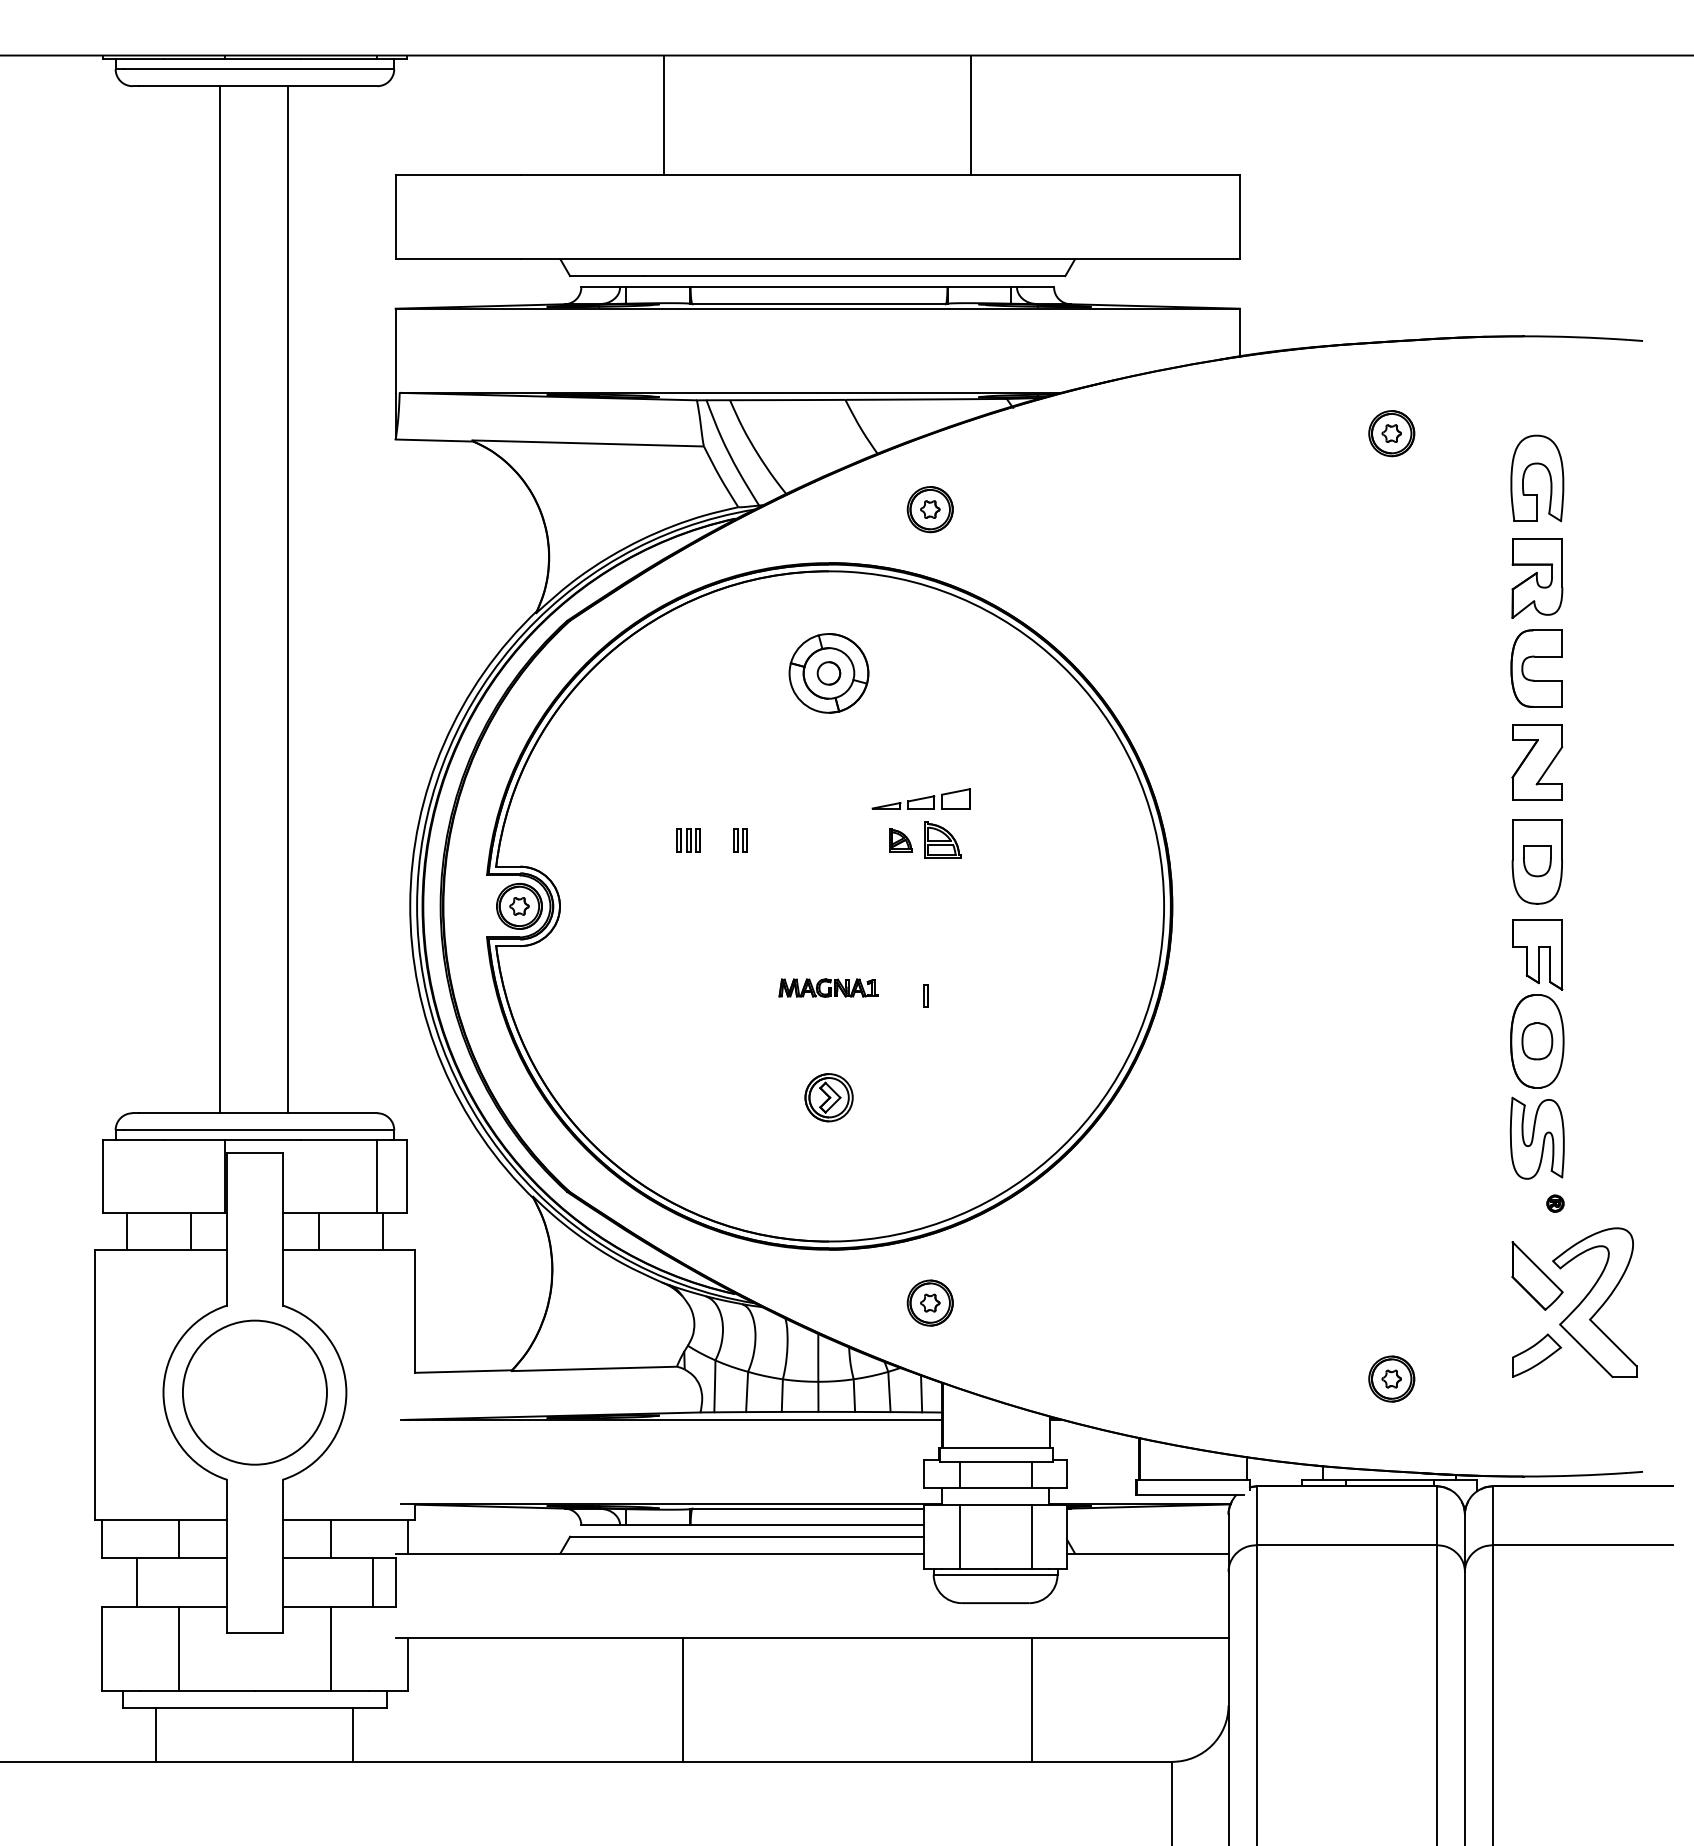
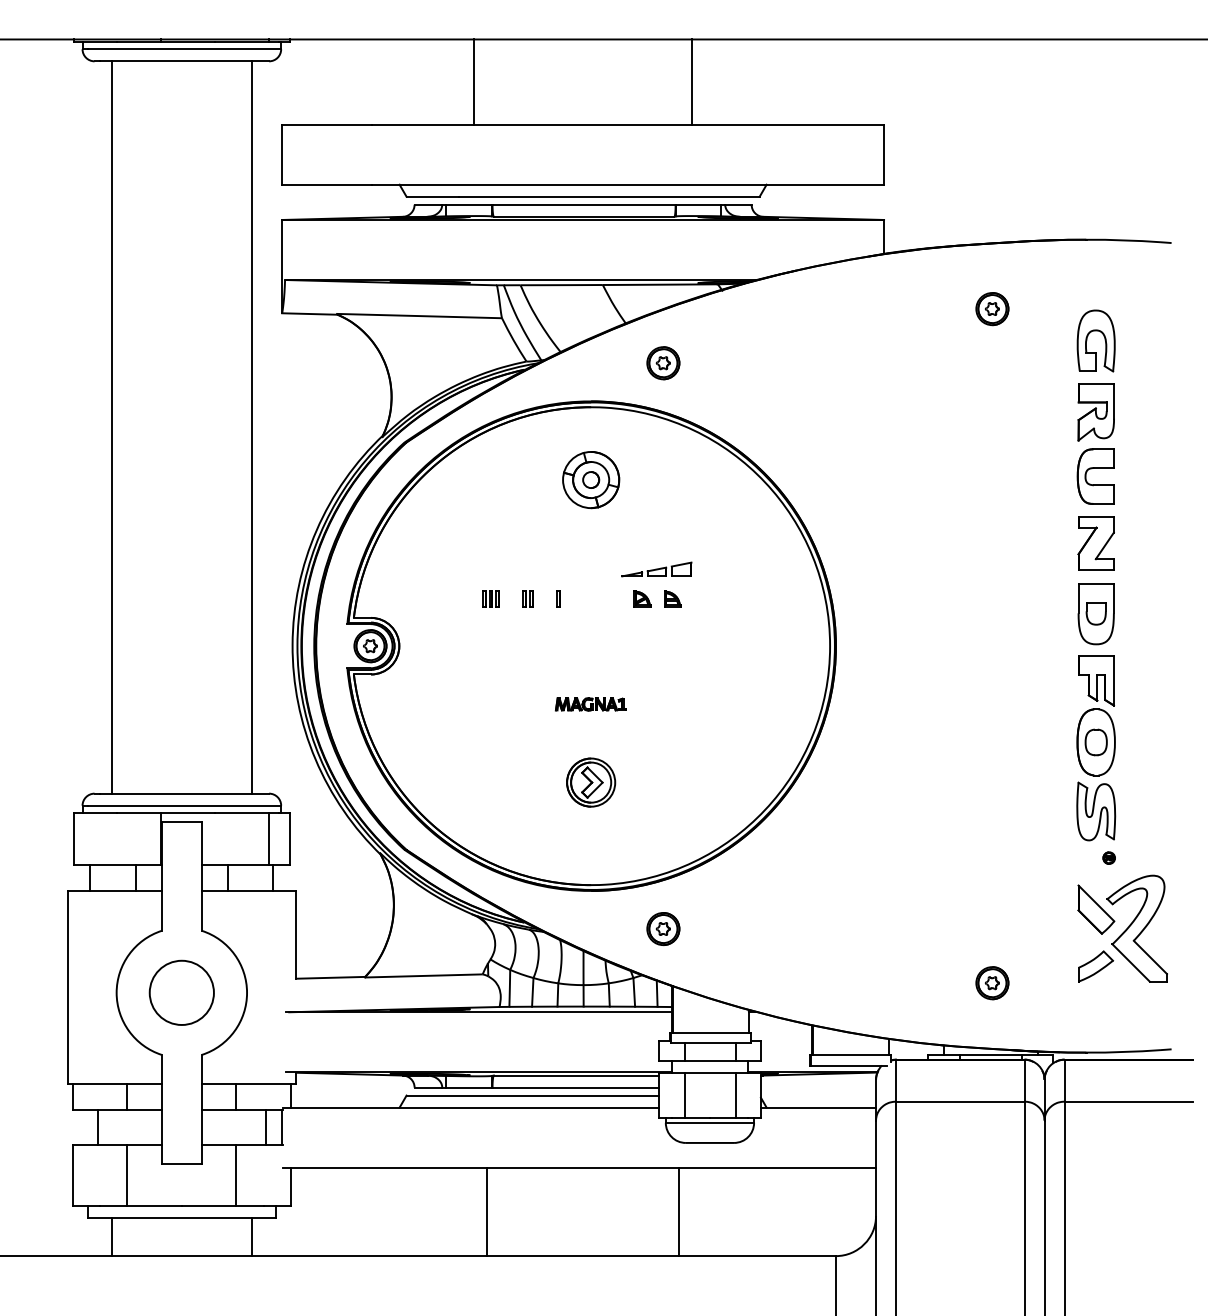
line: (219, 599) -> (111, 427), moved
line: (288, 599) -> (252, 427), moved
part: (943, 839) -> (672, 598), size x0.62
part: (926, 995) -> (558, 598), moved
part: (829, 1097) -> (591, 782), size x1.43
circle: (254, 1392) -> (181, 992), size x0.62
line: (1032, 1699) -> (679, 1211), moved

